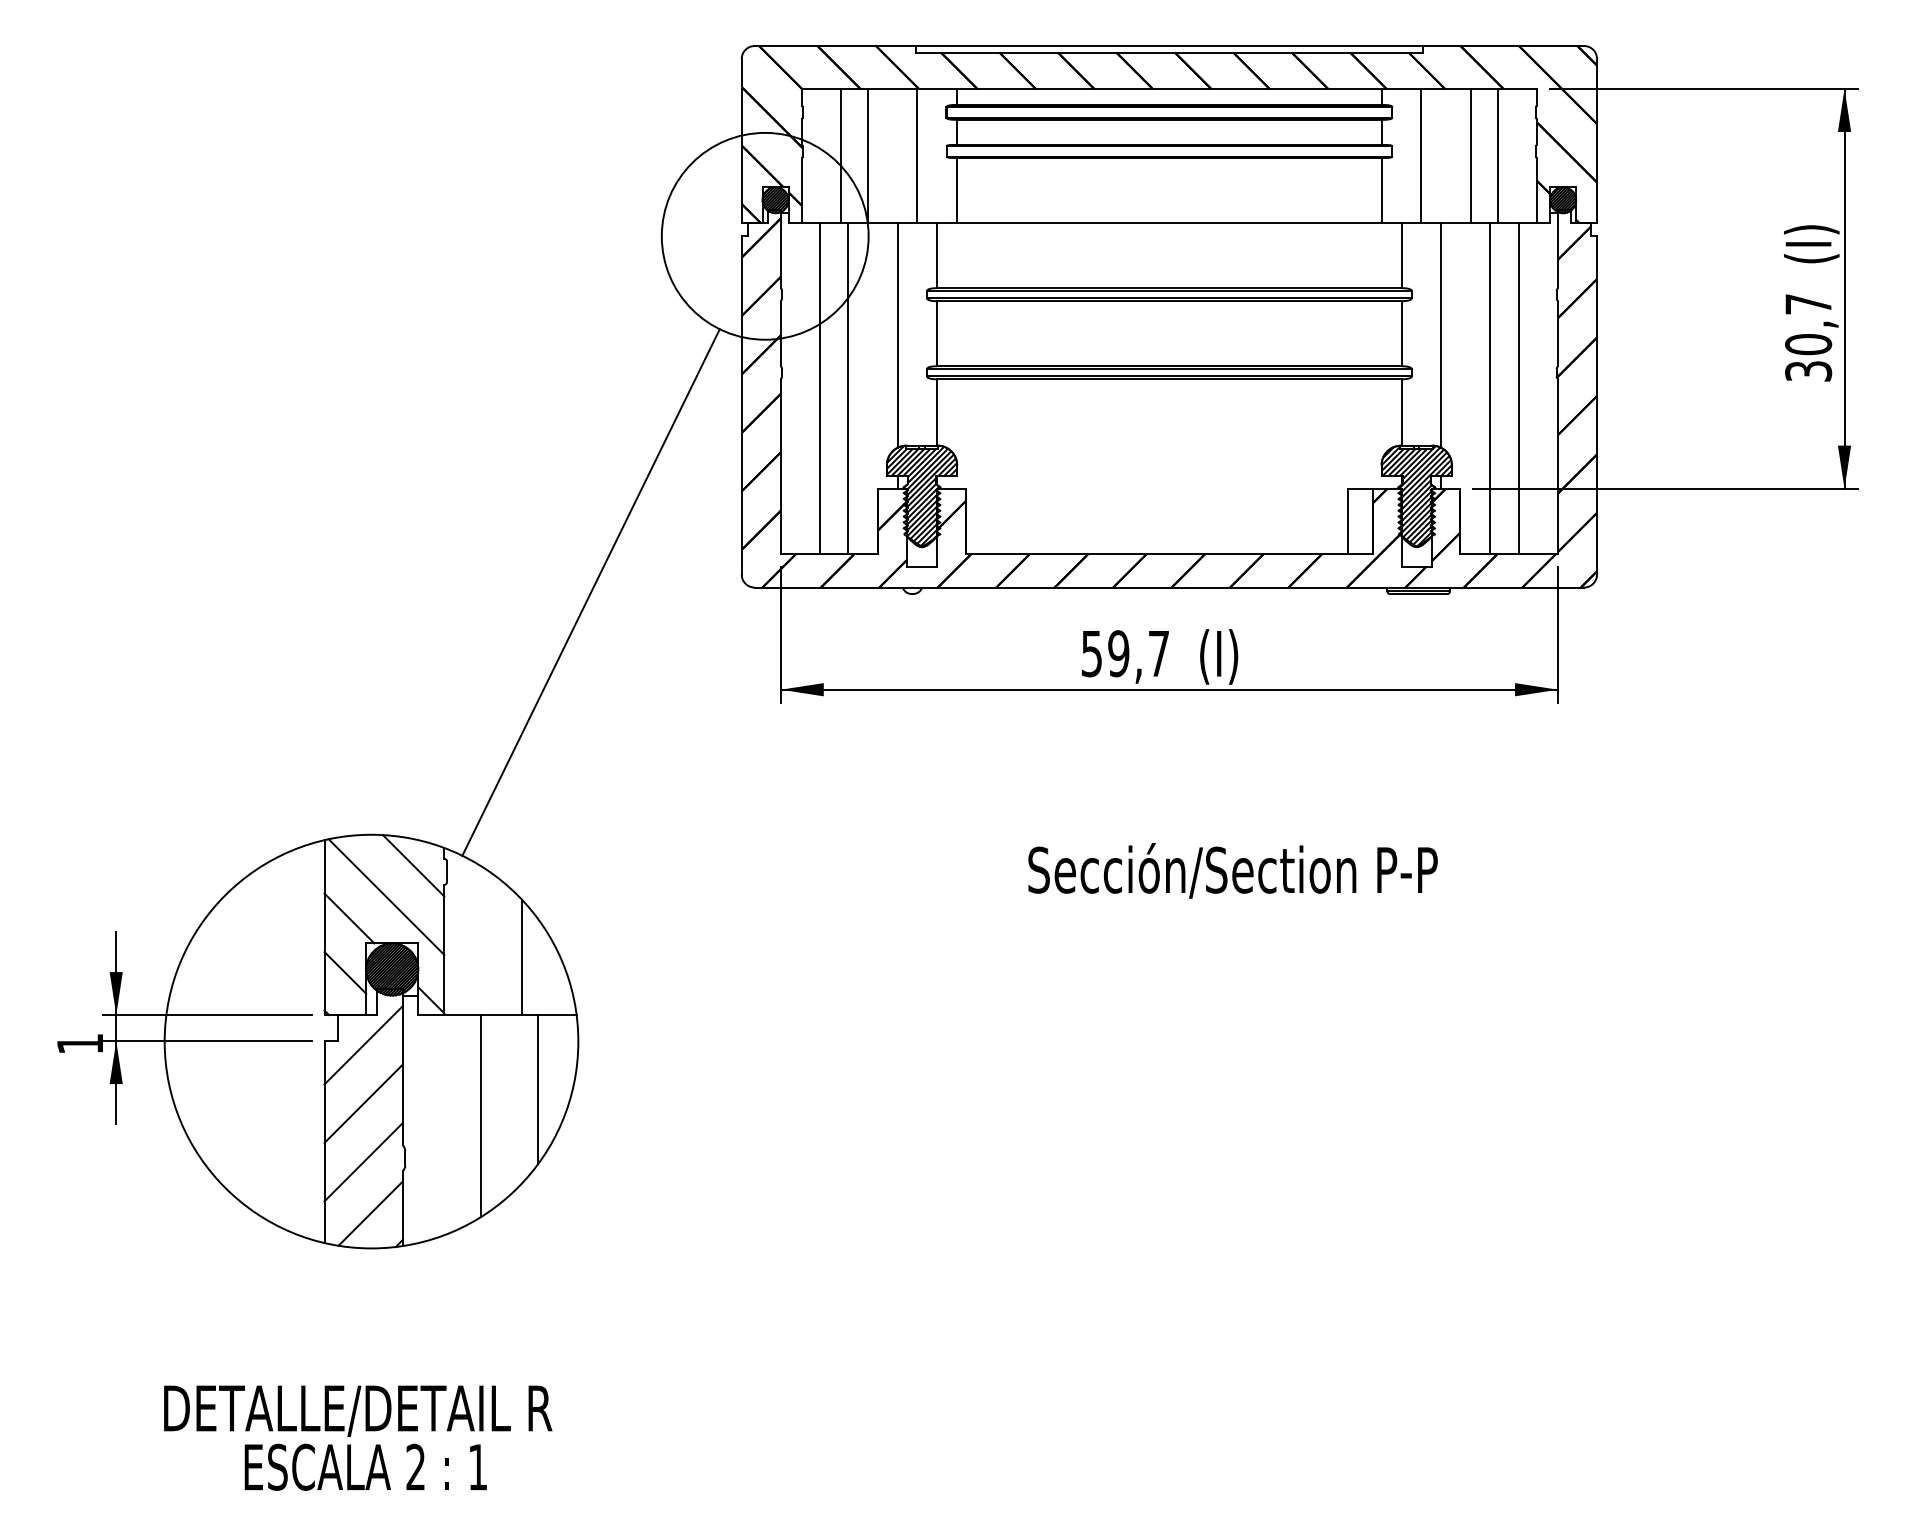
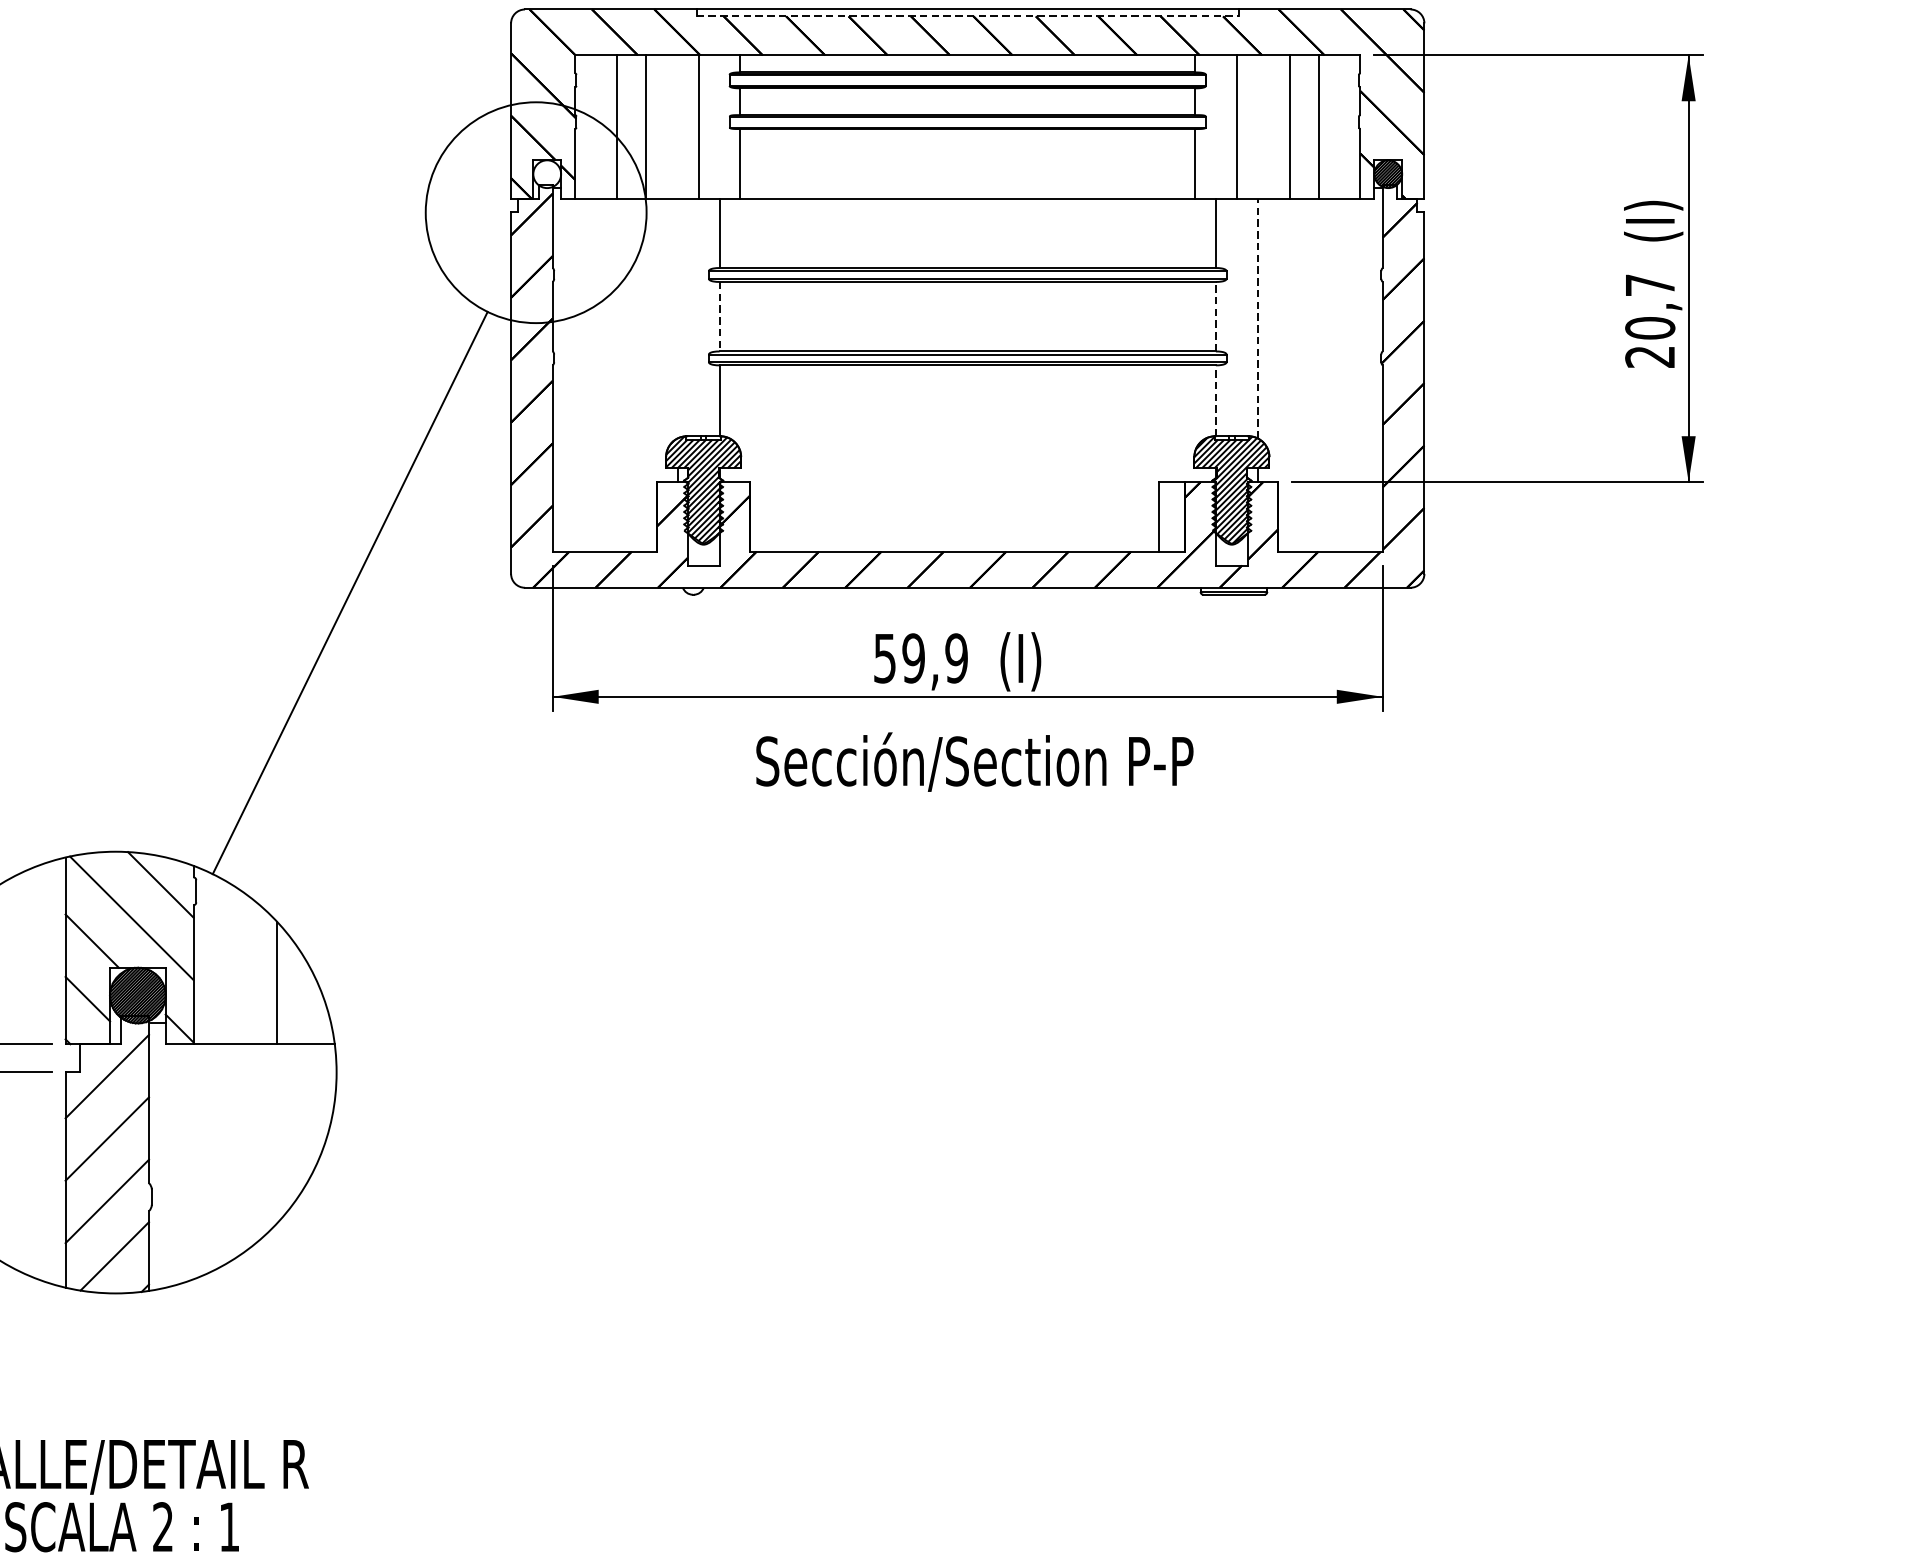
line: (1169, 52) -> (967, 16), solid -> dashed
hatch: (775, 200) -> (547, 174), removed
line: (937, 333) -> (720, 316), solid -> dashed
line: (1401, 333) -> (1215, 316), solid -> dashed
line: (1440, 334) -> (1257, 317), solid -> dashed
line: (897, 335) -> (677, 318), removed
text: (1808, 371) -> (1650, 357), 30,7 -> 20,7
line: (819, 388) -> (594, 375), removed
line: (848, 388) -> (625, 375), removed
line: (1490, 388) -> (1310, 375), removed
line: (1518, 388) -> (1340, 375), removed
line: (1401, 411) -> (1215, 399), solid -> dashed
text: (1158, 653) -> (956, 658), 59,7 -> 59,9
text: (1232, 870) -> (974, 761), moved
line: (538, 1089) -> (294, 1123), removed
line: (480, 1116) -> (232, 1152), removed

